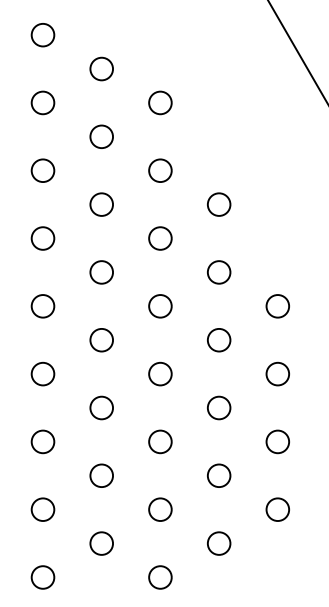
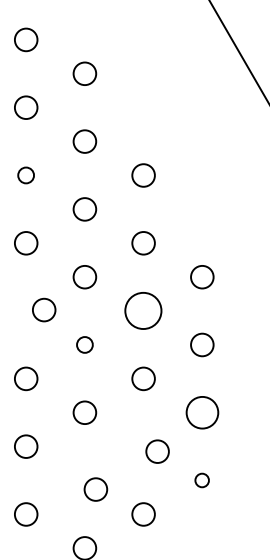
circle: (101, 204) -> (25, 175), size x0.7
circle: (101, 340) -> (43, 310), moved
circle: (219, 340) -> (143, 311), size x1.6
circle: (160, 373) -> (84, 344), size x0.7
circle: (277, 441) -> (201, 412), size x1.4
circle: (219, 475) -> (157, 451), moved
circle: (160, 509) -> (95, 489), moved
circle: (277, 509) -> (201, 480), size x0.6

